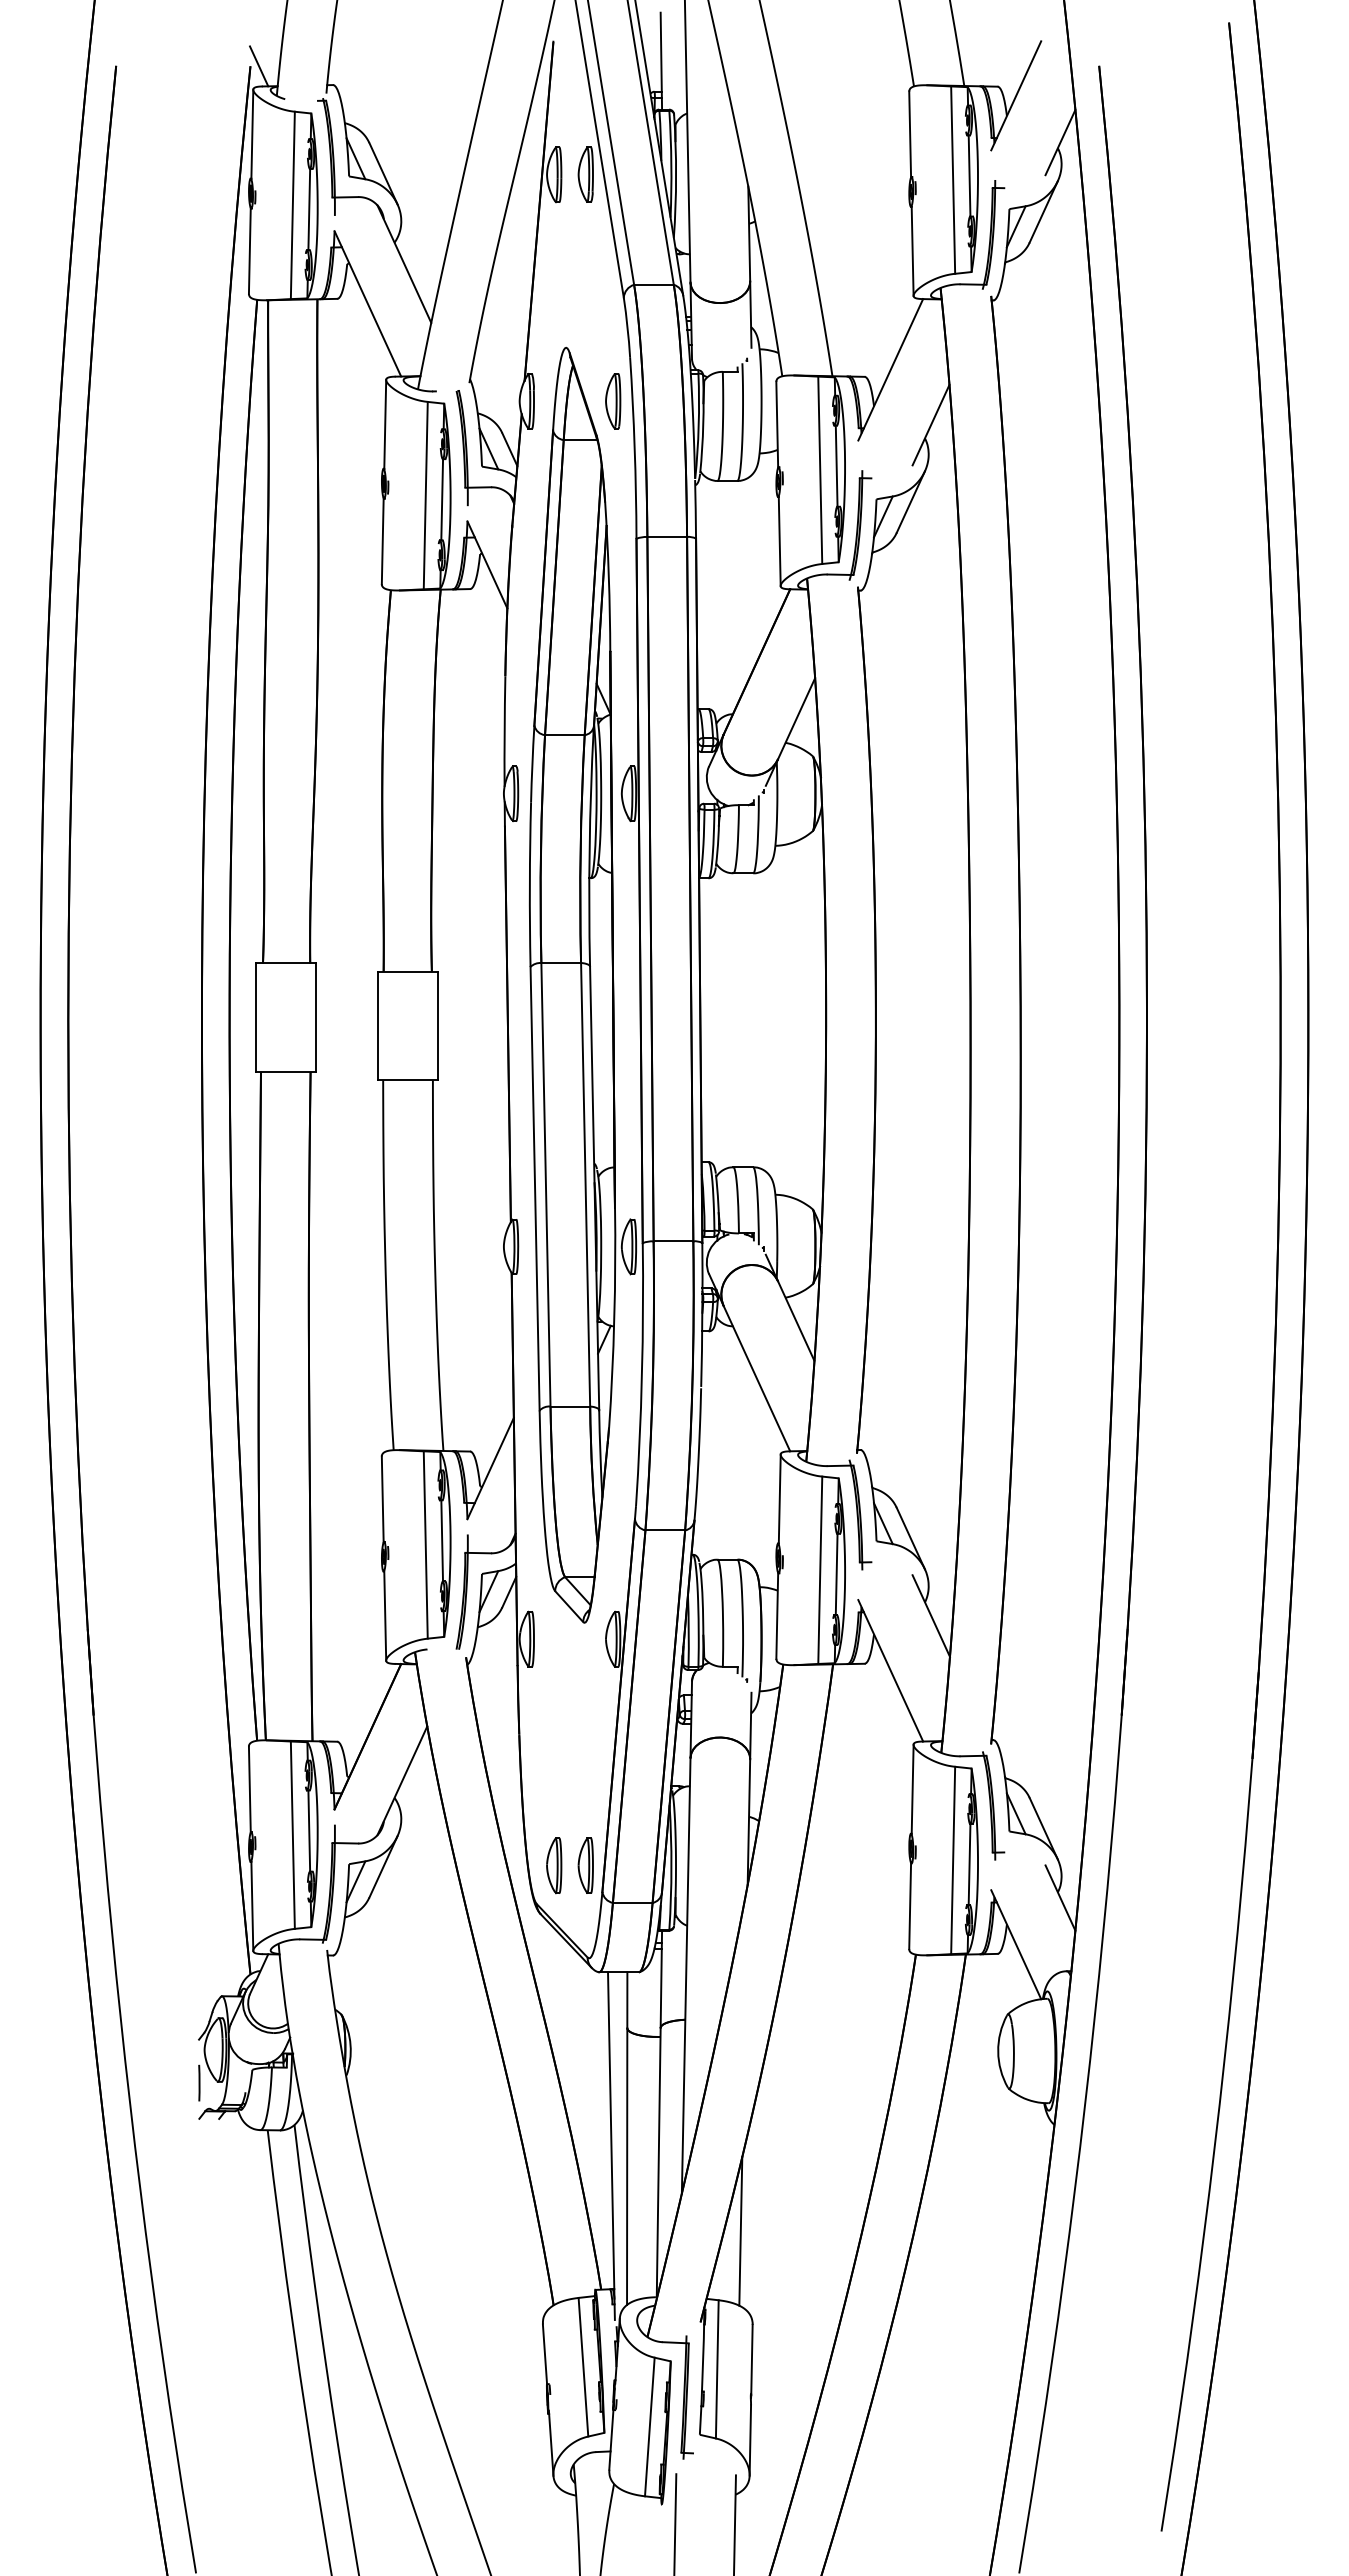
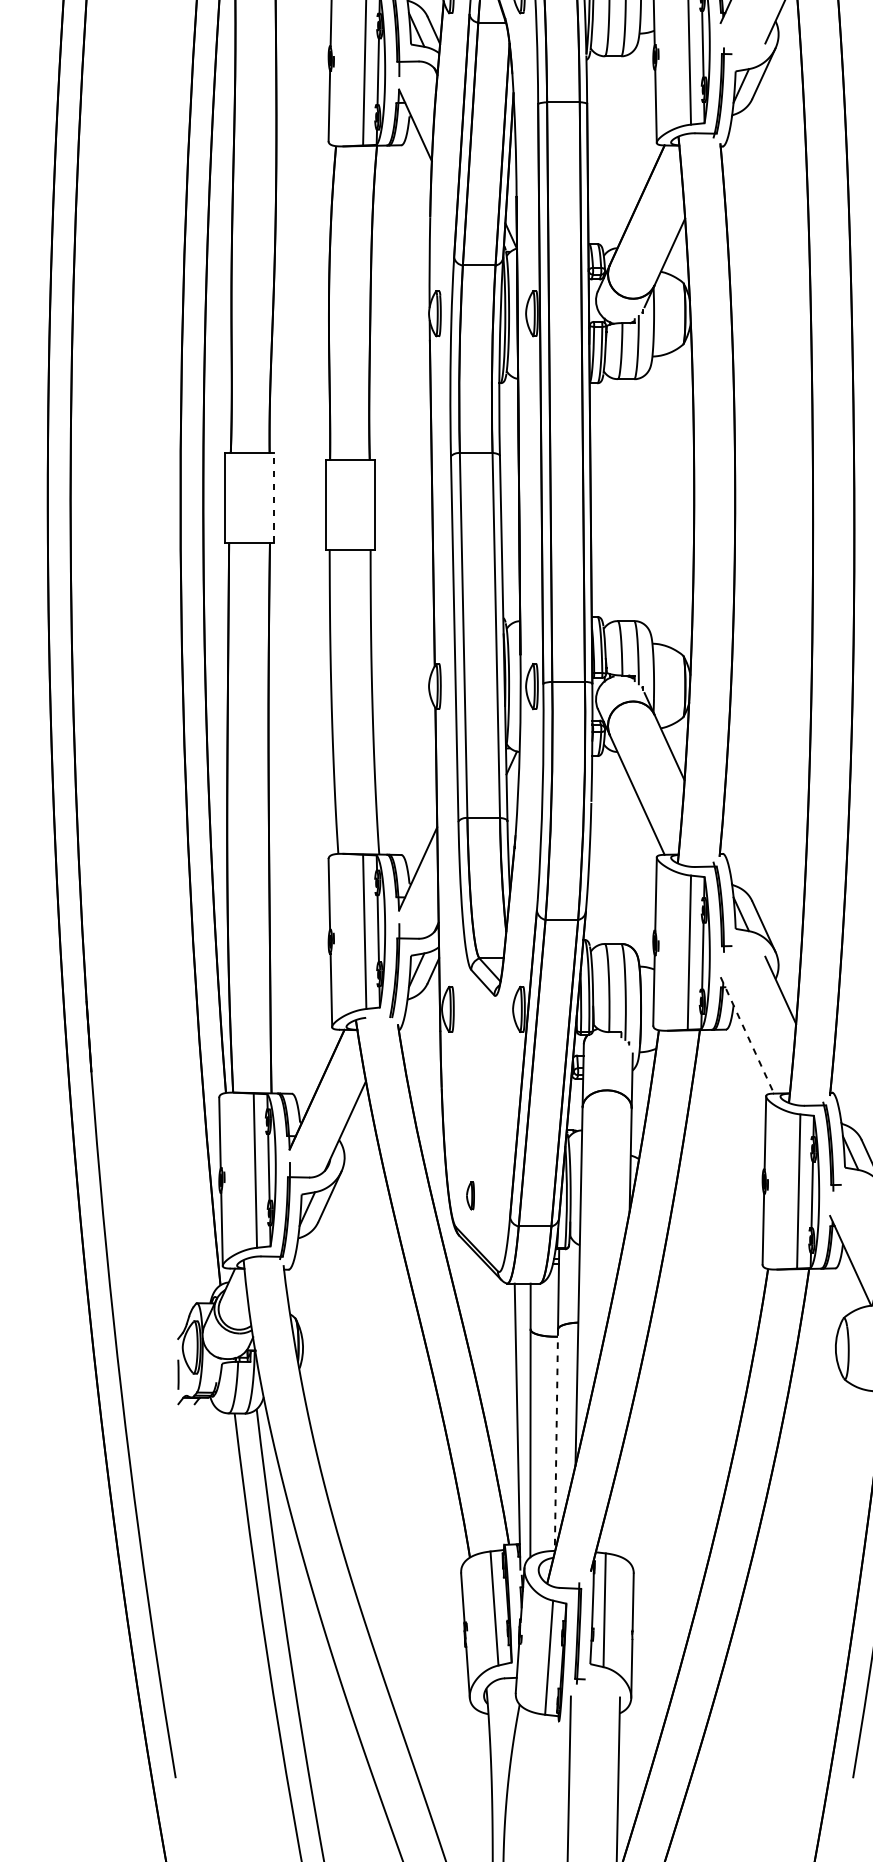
line: (316, 1017) -> (274, 497), solid -> dashed
line: (890, 1670) -> (747, 1035), solid -> dashed
part: (554, 1865) -> (470, 1195), size x0.6
part: (585, 1865) -> (496, 1195), removed
line: (658, 2162) -> (556, 1440), solid -> dashed
line: (740, 2231) -> (623, 1496), removed

